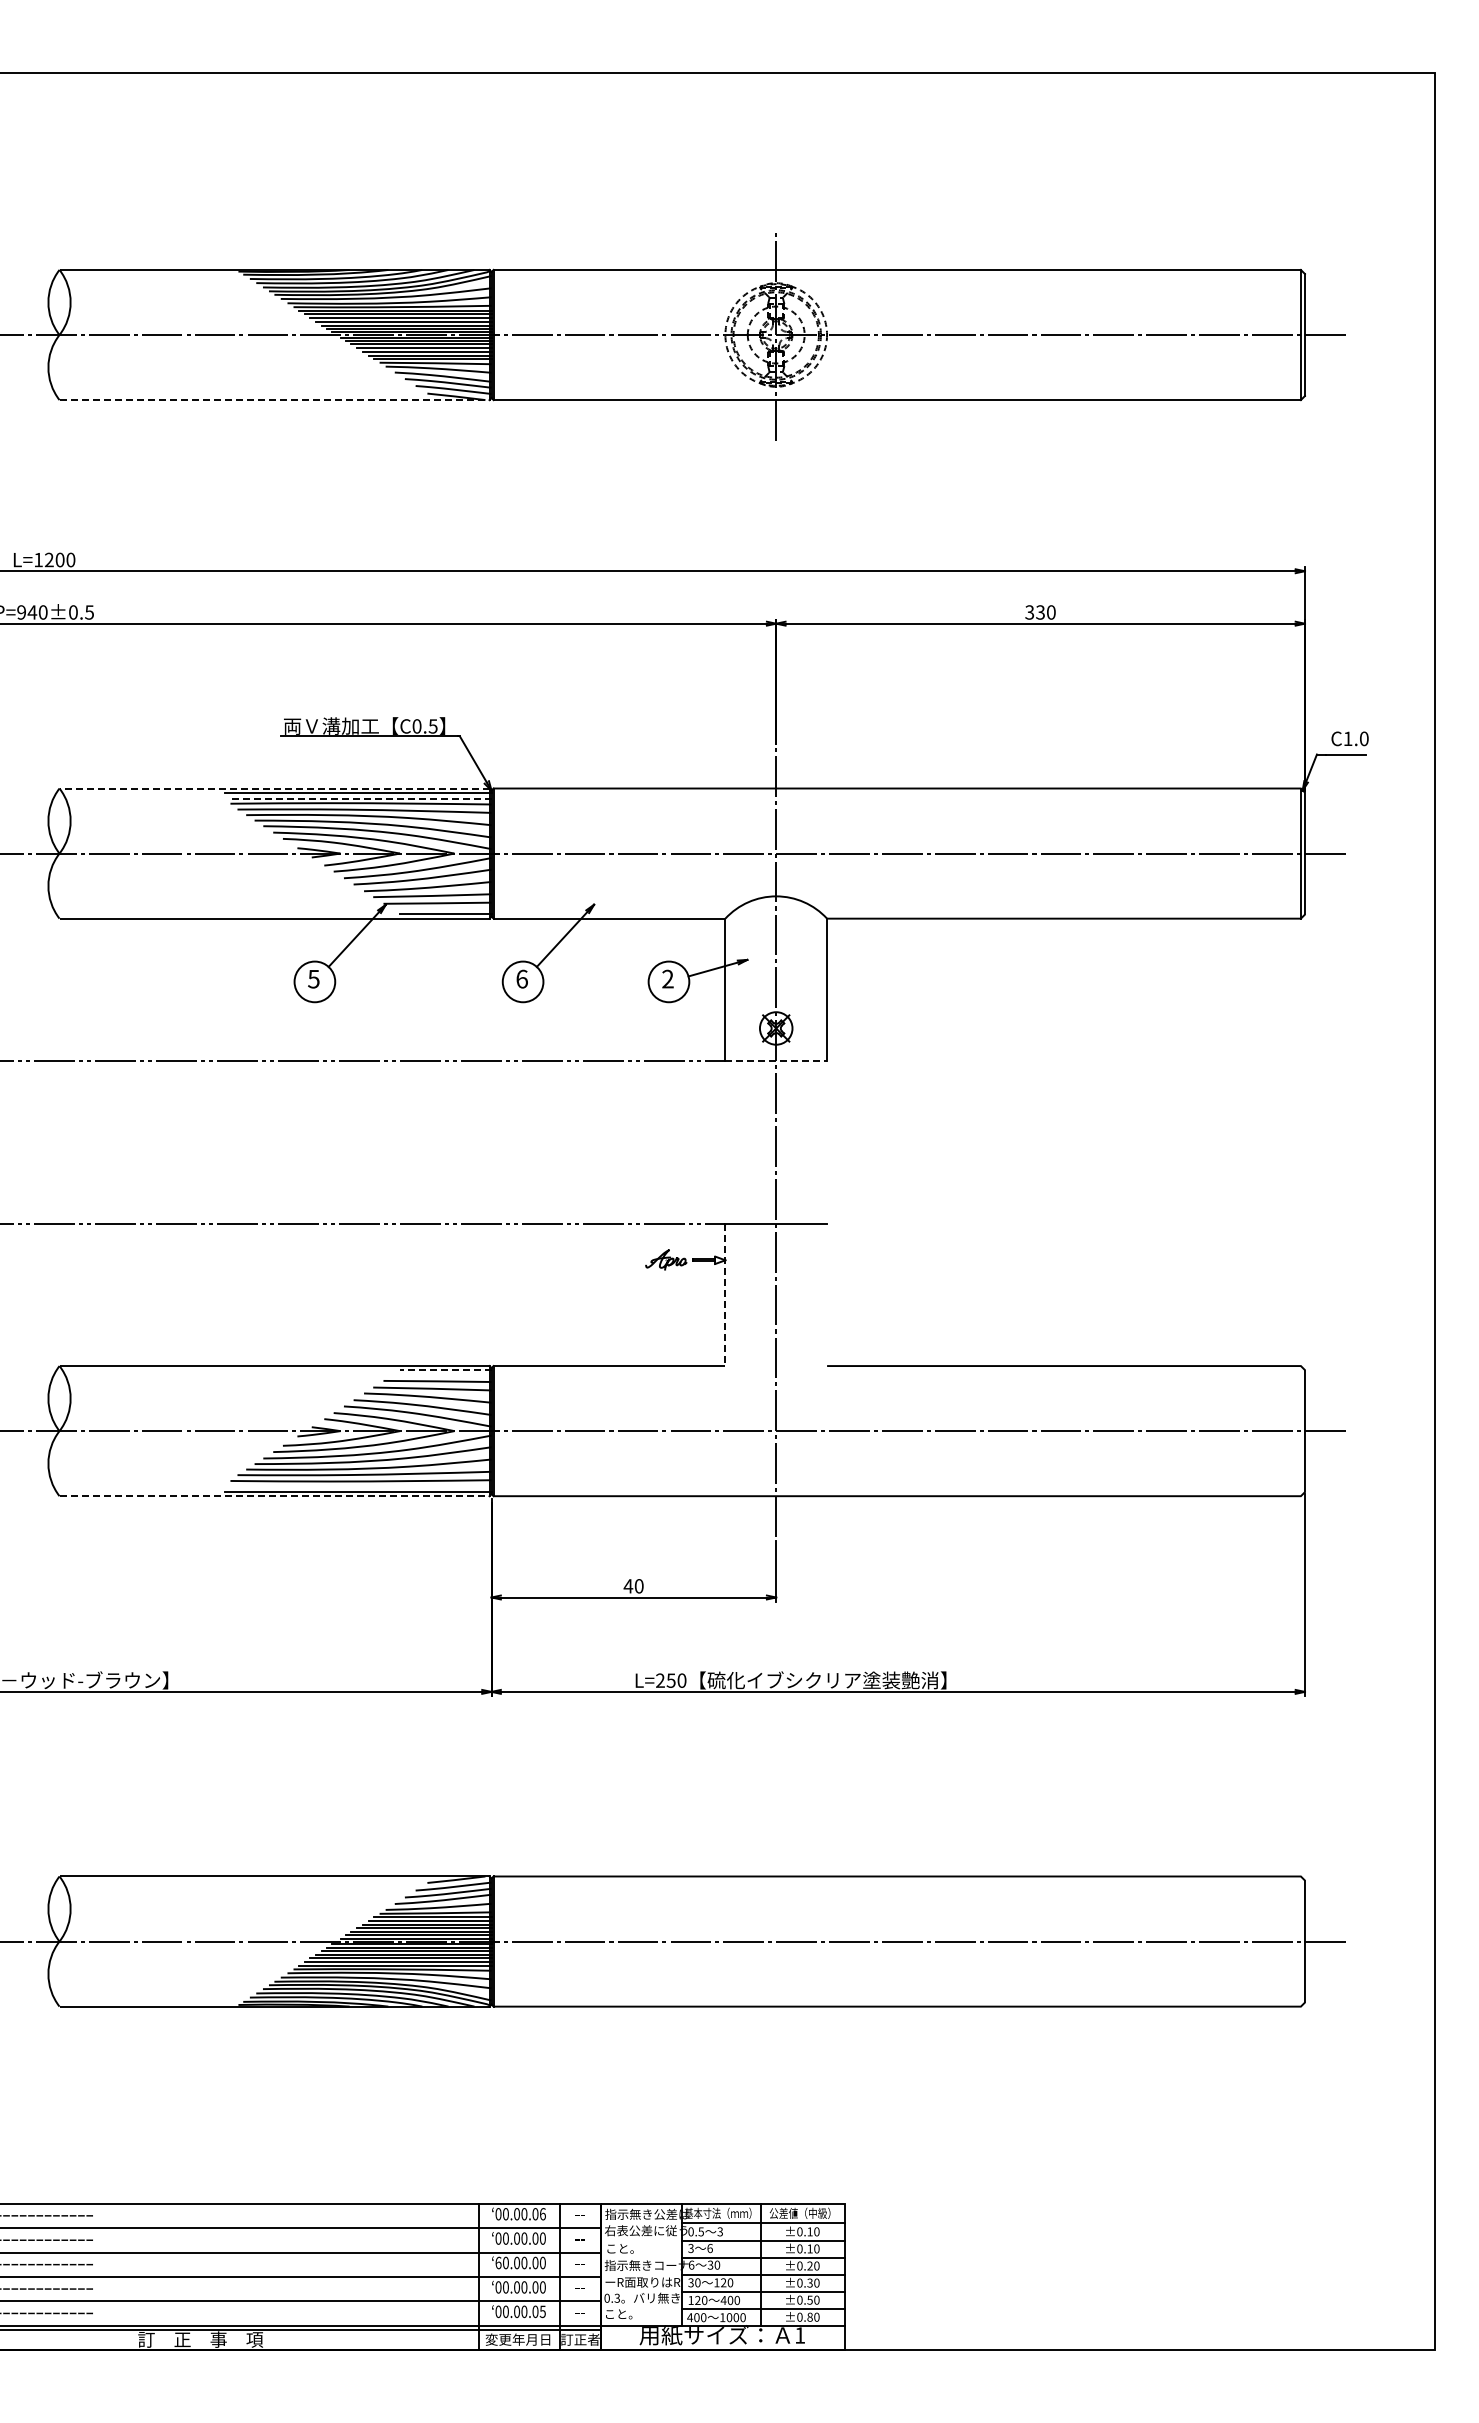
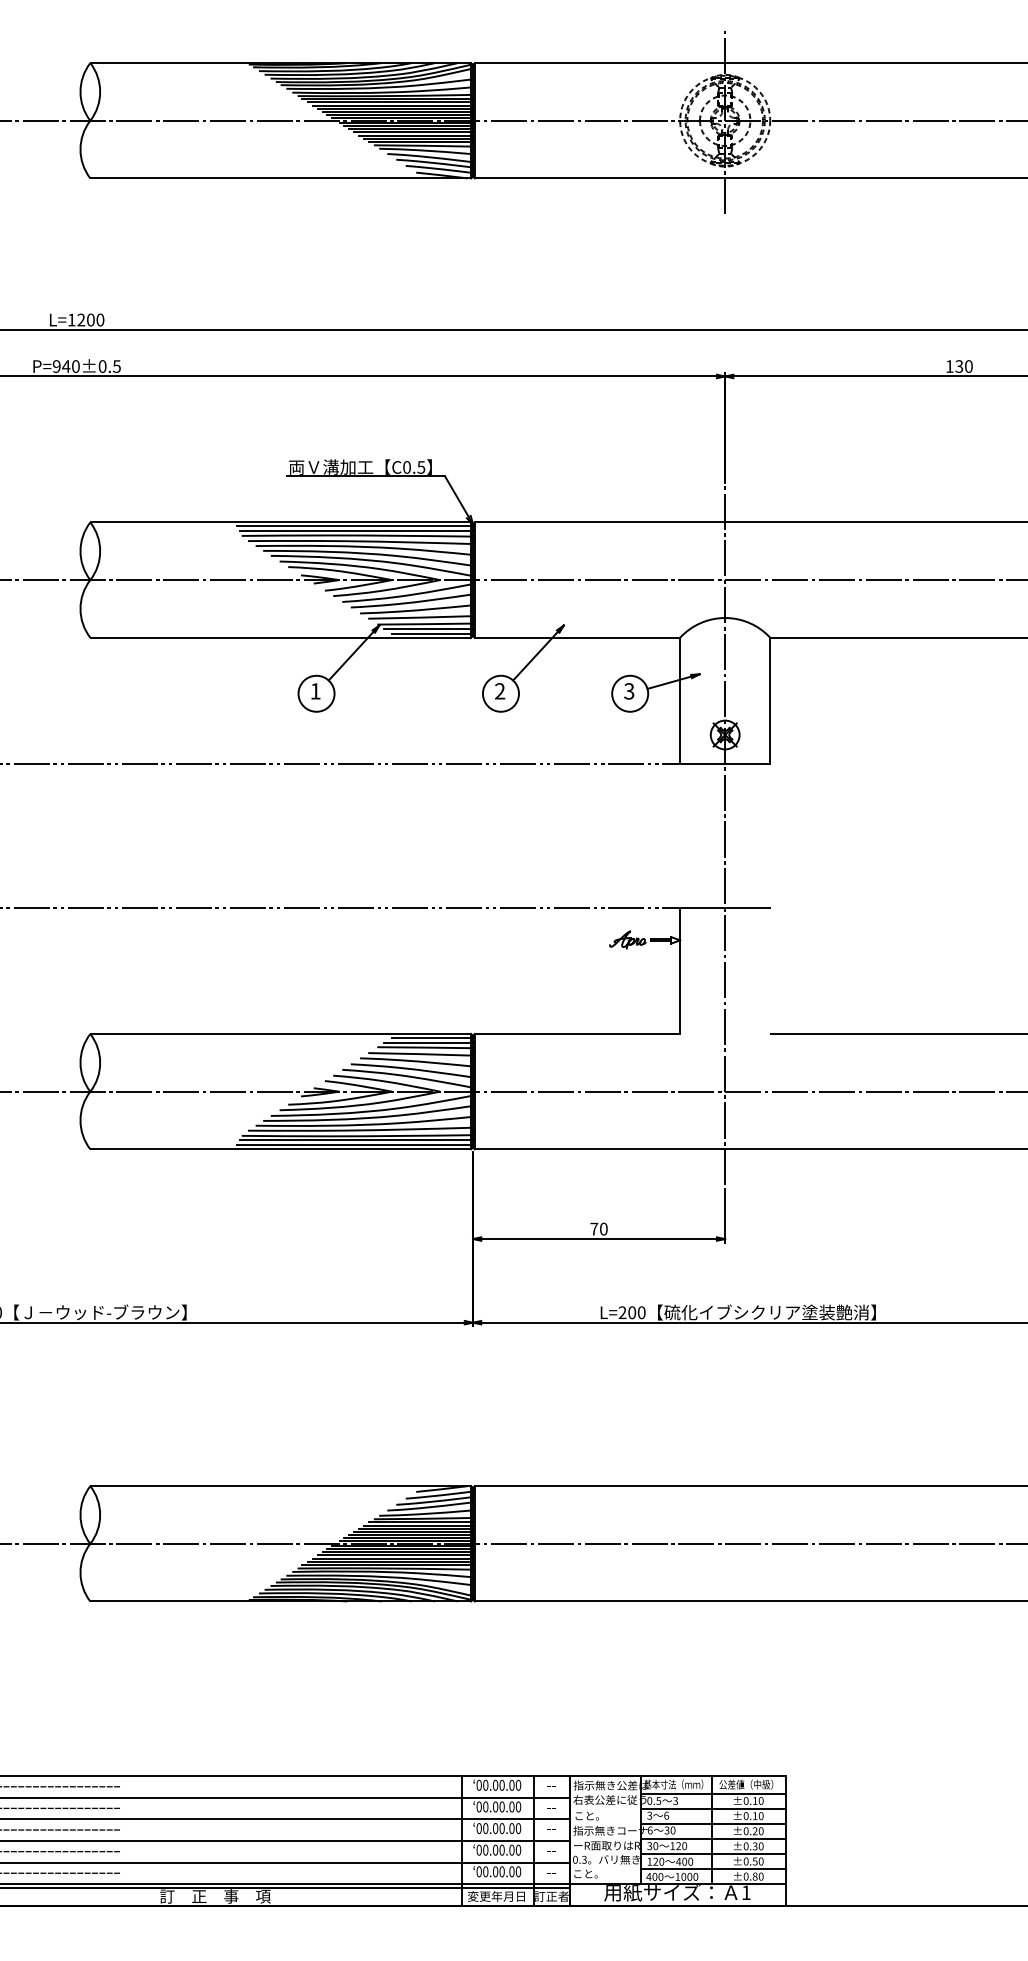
line: (274, 400) -> (280, 178), dashed -> solid
text: (1029, 612) -> (949, 366), 330 -> 130
line: (274, 788) -> (280, 522), dashed -> solid
line: (359, 798) -> (356, 531), dashed -> solid
line: (440, 908) -> (427, 628), added
text: (521, 978) -> (499, 690), 6 -> 2
text: (313, 979) -> (315, 691), 5 -> 1
text: (667, 979) -> (628, 691), 2 -> 3
line: (776, 1061) -> (725, 764), dashed -> solid
line: (725, 1295) -> (680, 971), dashed -> solid
line: (445, 1370) -> (432, 1037), dashed -> solid
line: (440, 1376) -> (427, 1043), added
line: (359, 1486) -> (356, 1140), added
line: (274, 1496) -> (280, 1149), dashed -> solid
text: (628, 1586) -> (594, 1229), 40 -> 70
text: (670, 1680) -> (631, 1312), L=250 -> L=200
text: (542, 2214) -> (518, 1785), 00.00.06 -> 00.00.00
text: (498, 2262) -> (479, 1828), 60.00.00 -> 00.00.00
text: (542, 2311) -> (518, 1871), 00.00.05 -> 00.00.00

